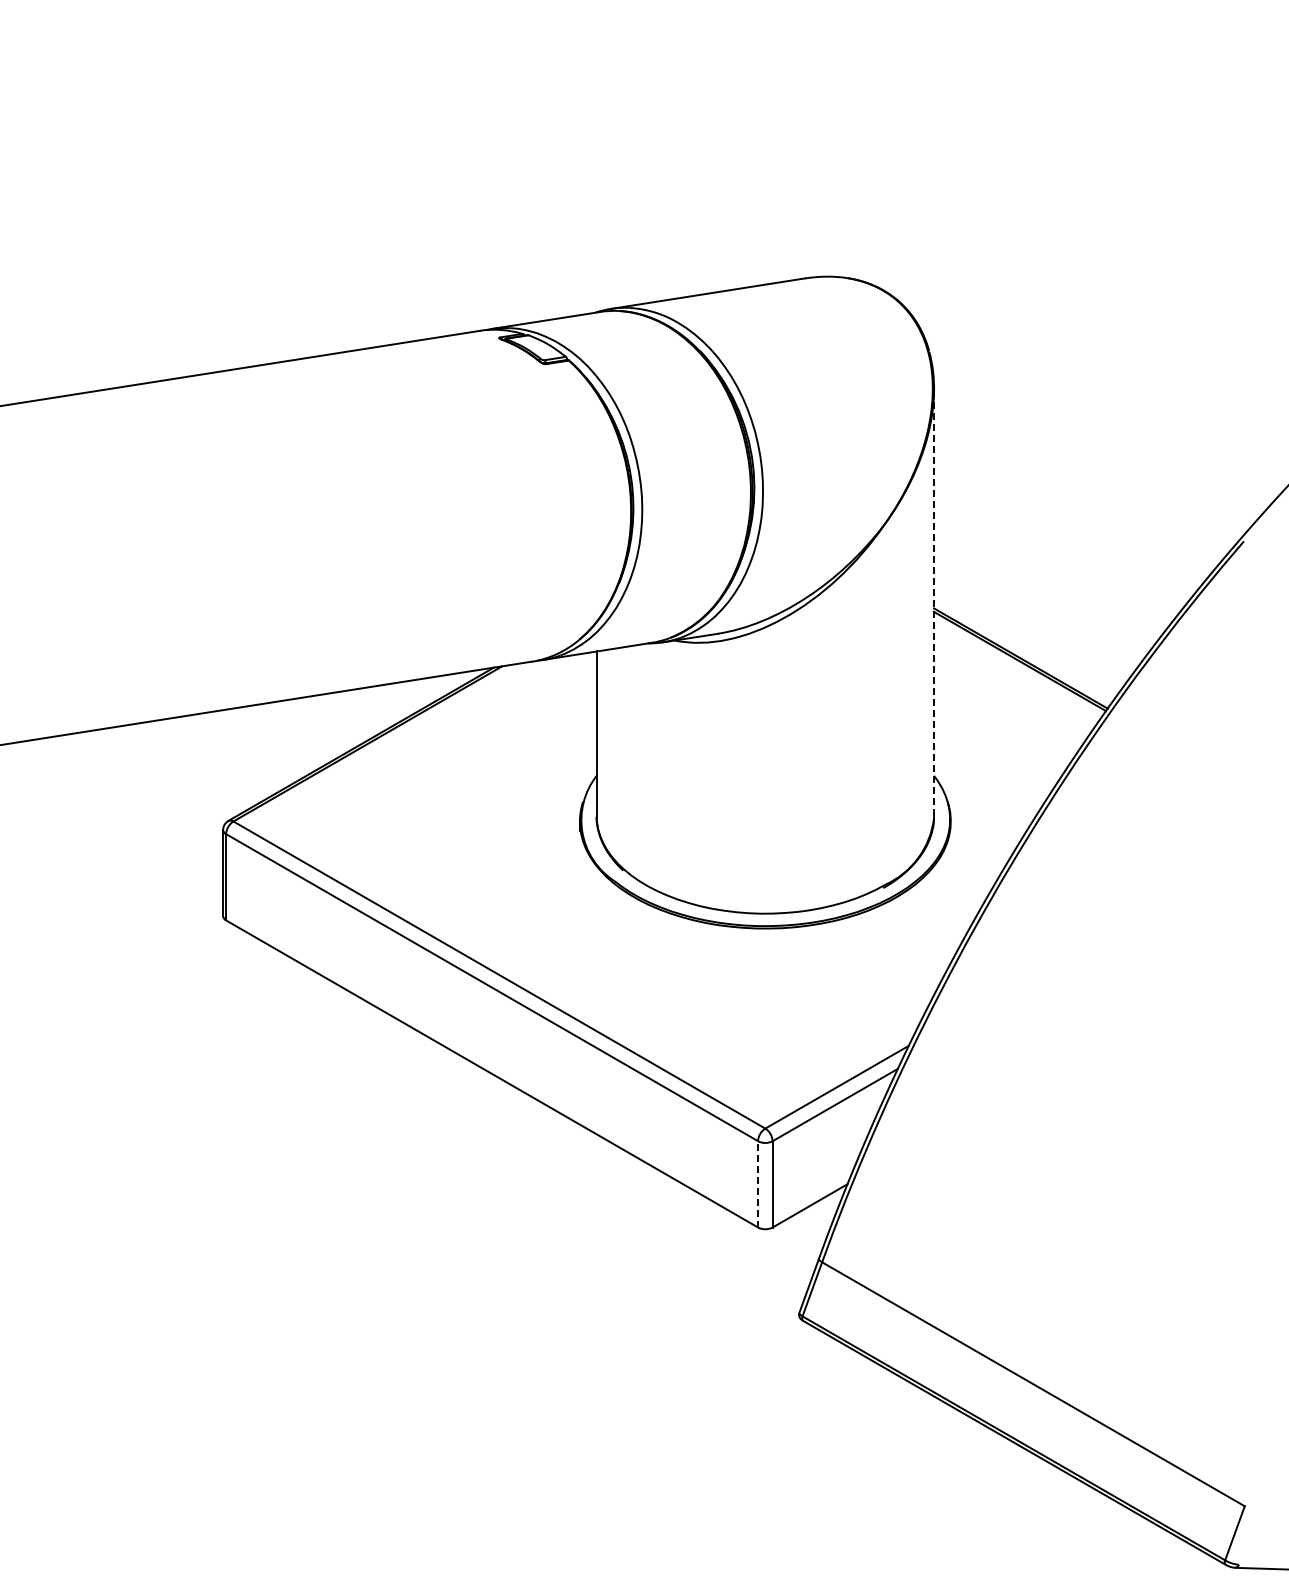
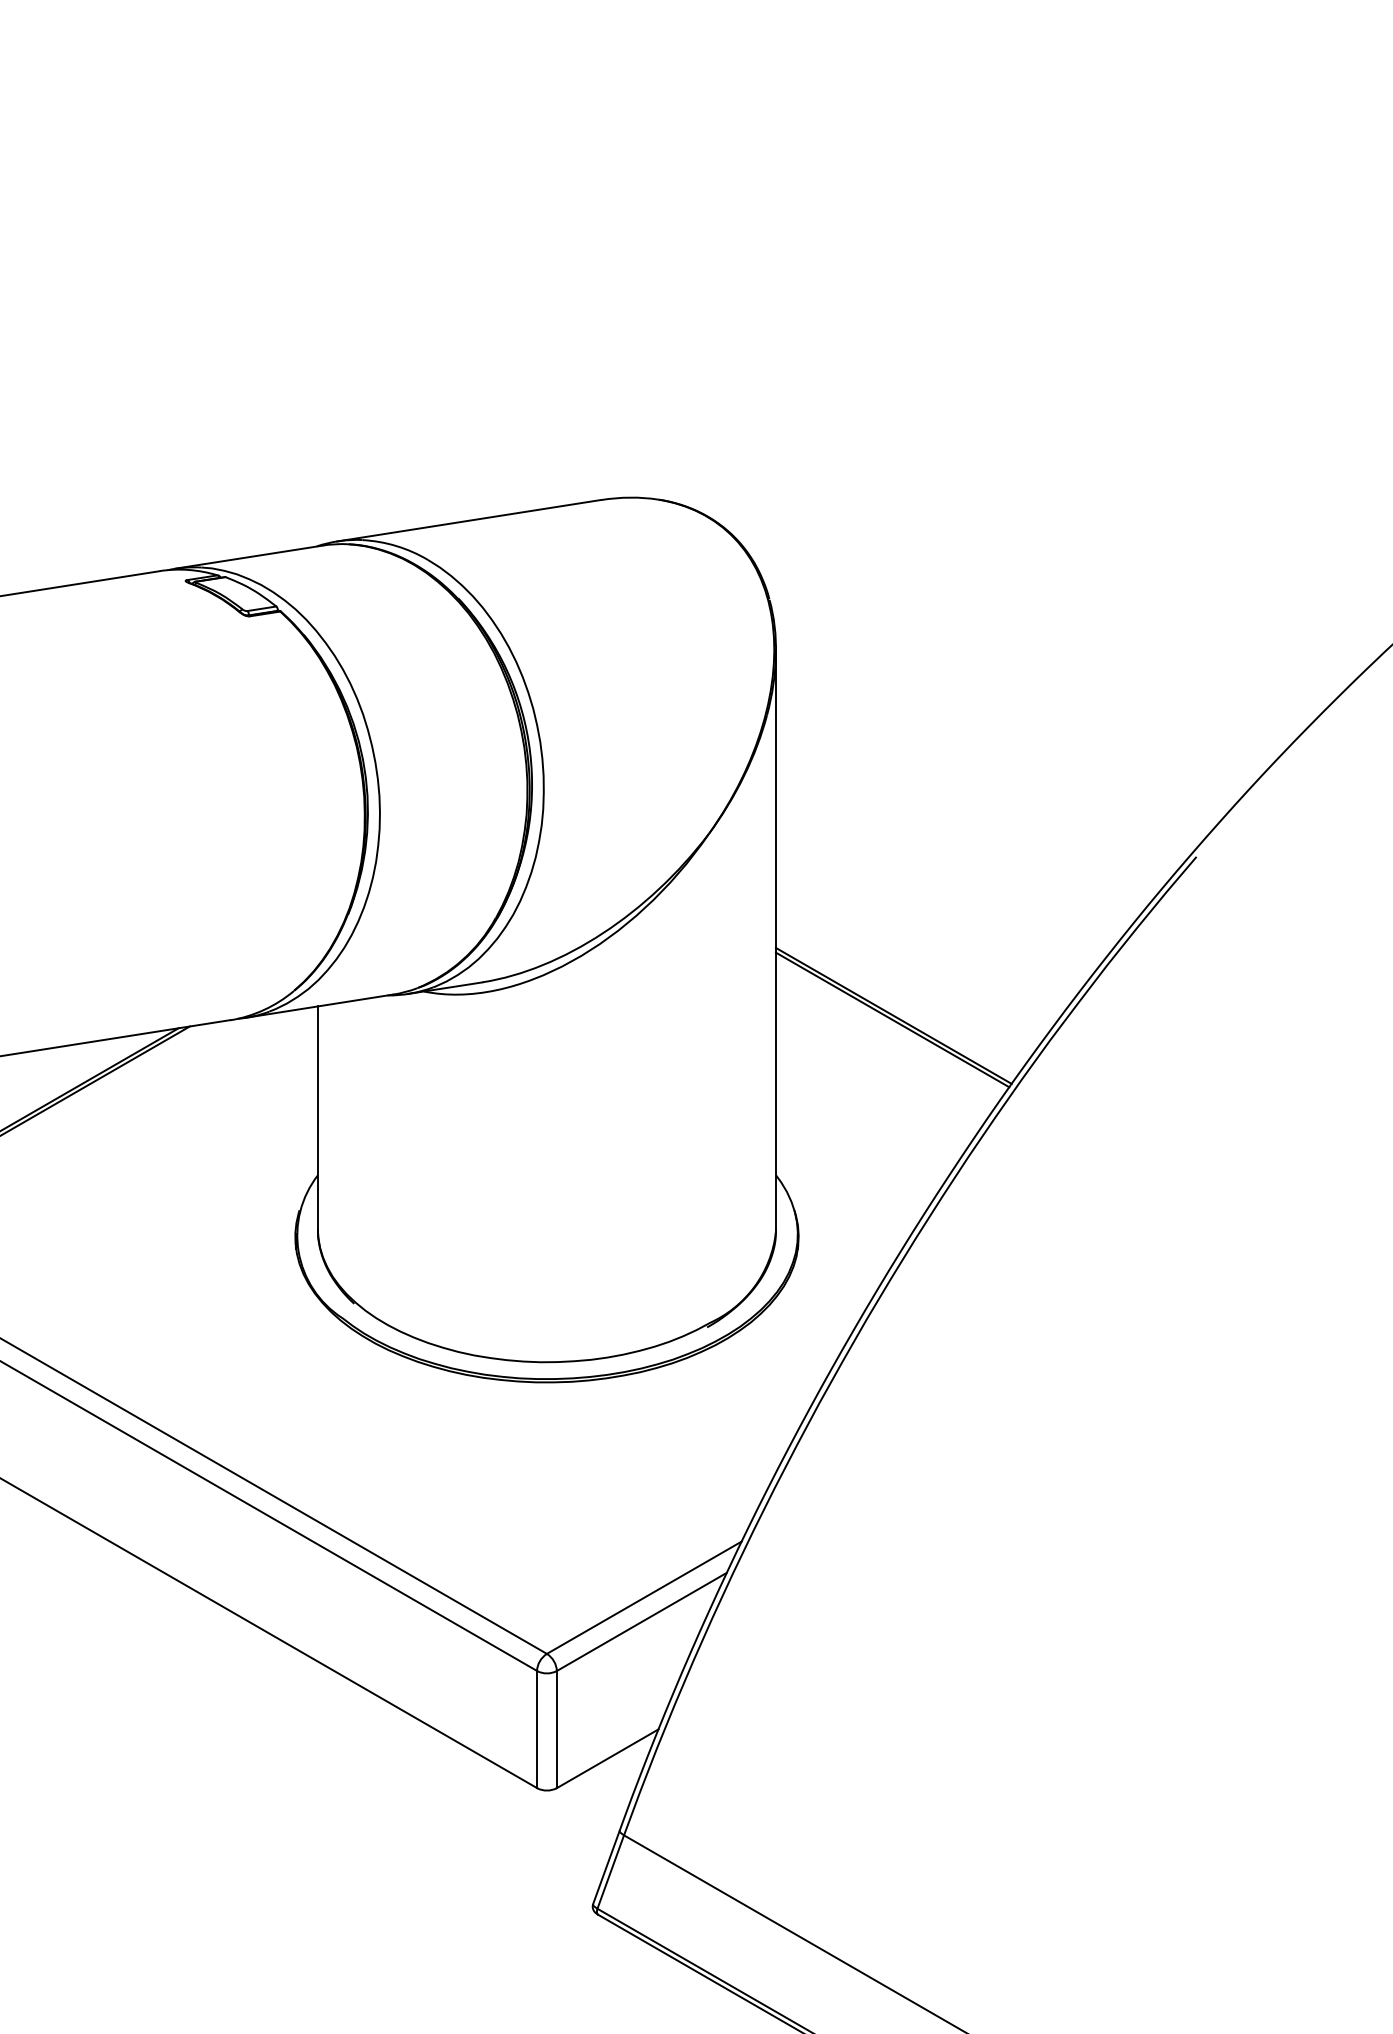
line: (934, 602) -> (776, 939), dashed -> solid
line: (758, 1183) -> (537, 1728), dashed -> solid

